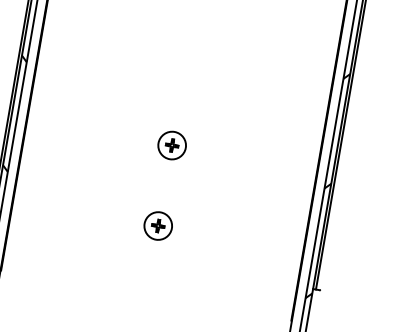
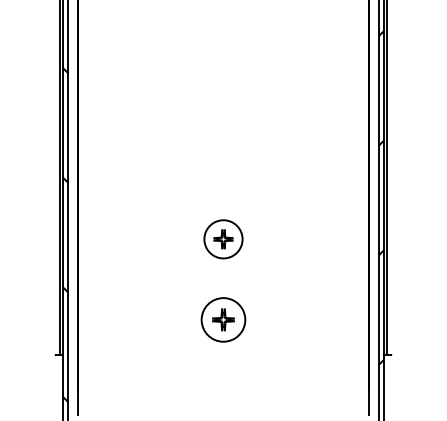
part: (172, 145) -> (223, 239), size x1.4
part: (158, 225) -> (223, 319), size x1.6

